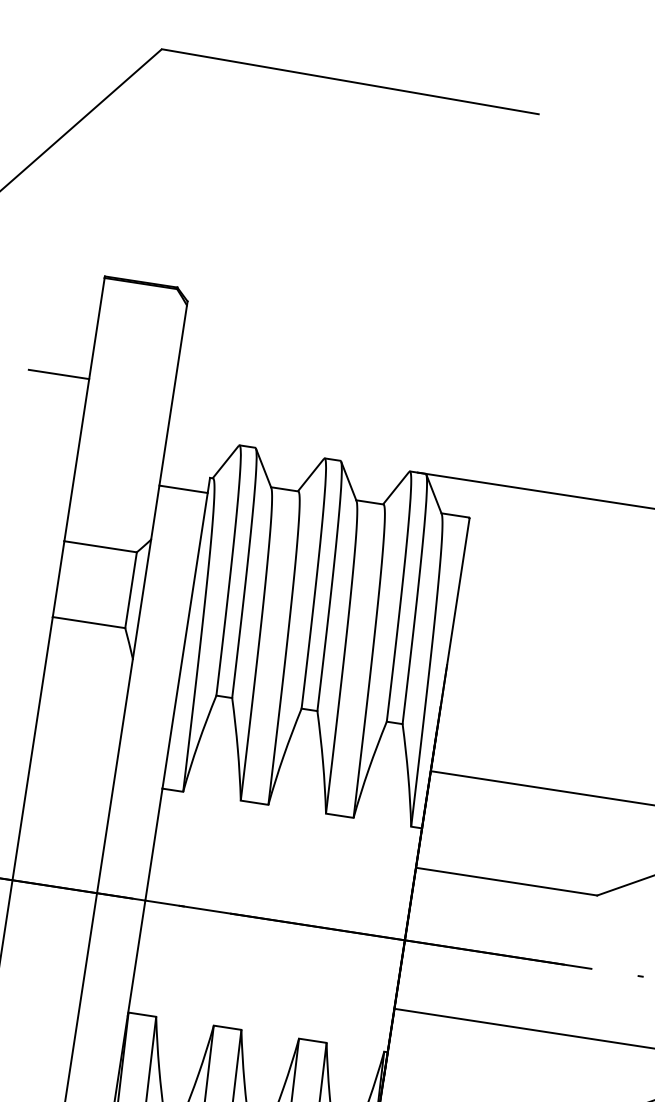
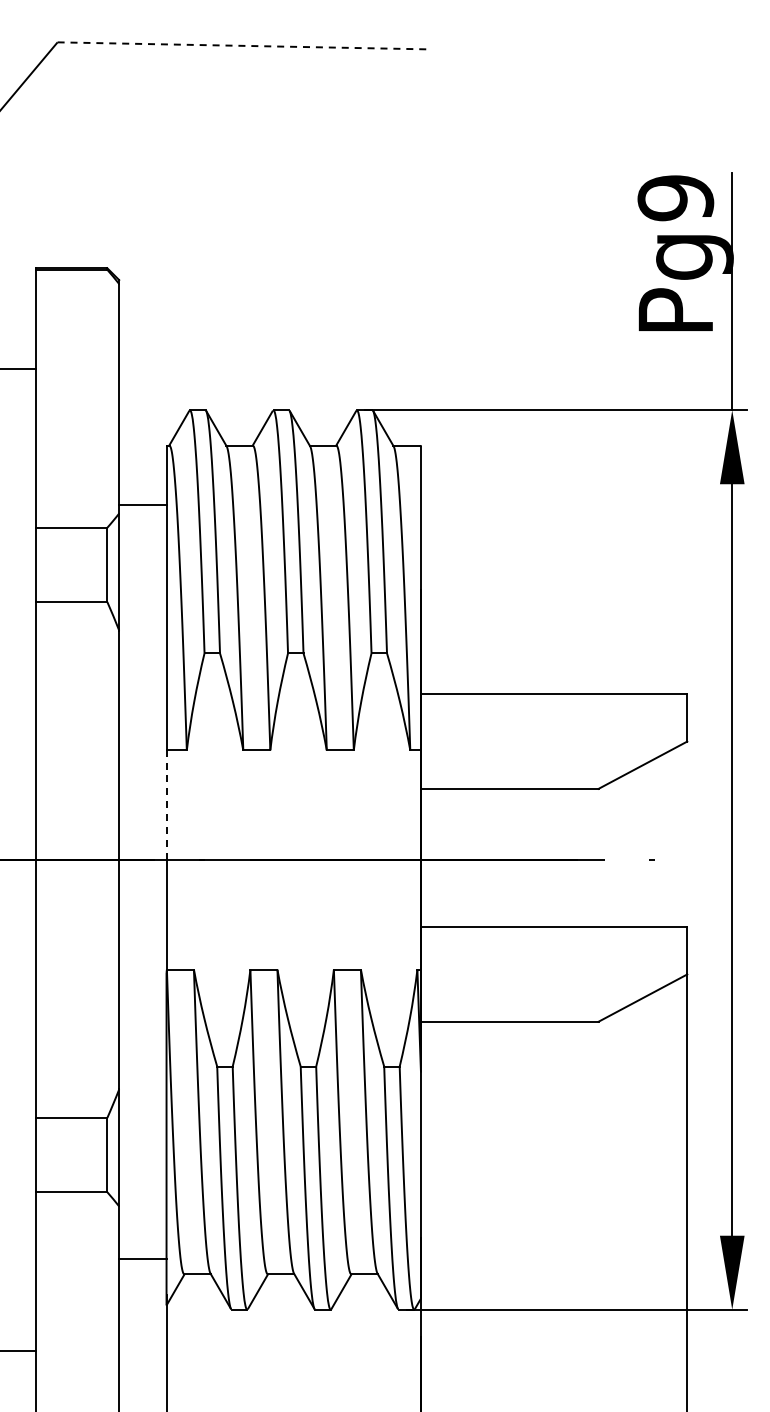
line: (351, 81) -> (243, 45), solid -> dashed
line: (183, 489) -> (142, 504), moved
line: (153, 844) -> (166, 805), solid -> dashed

